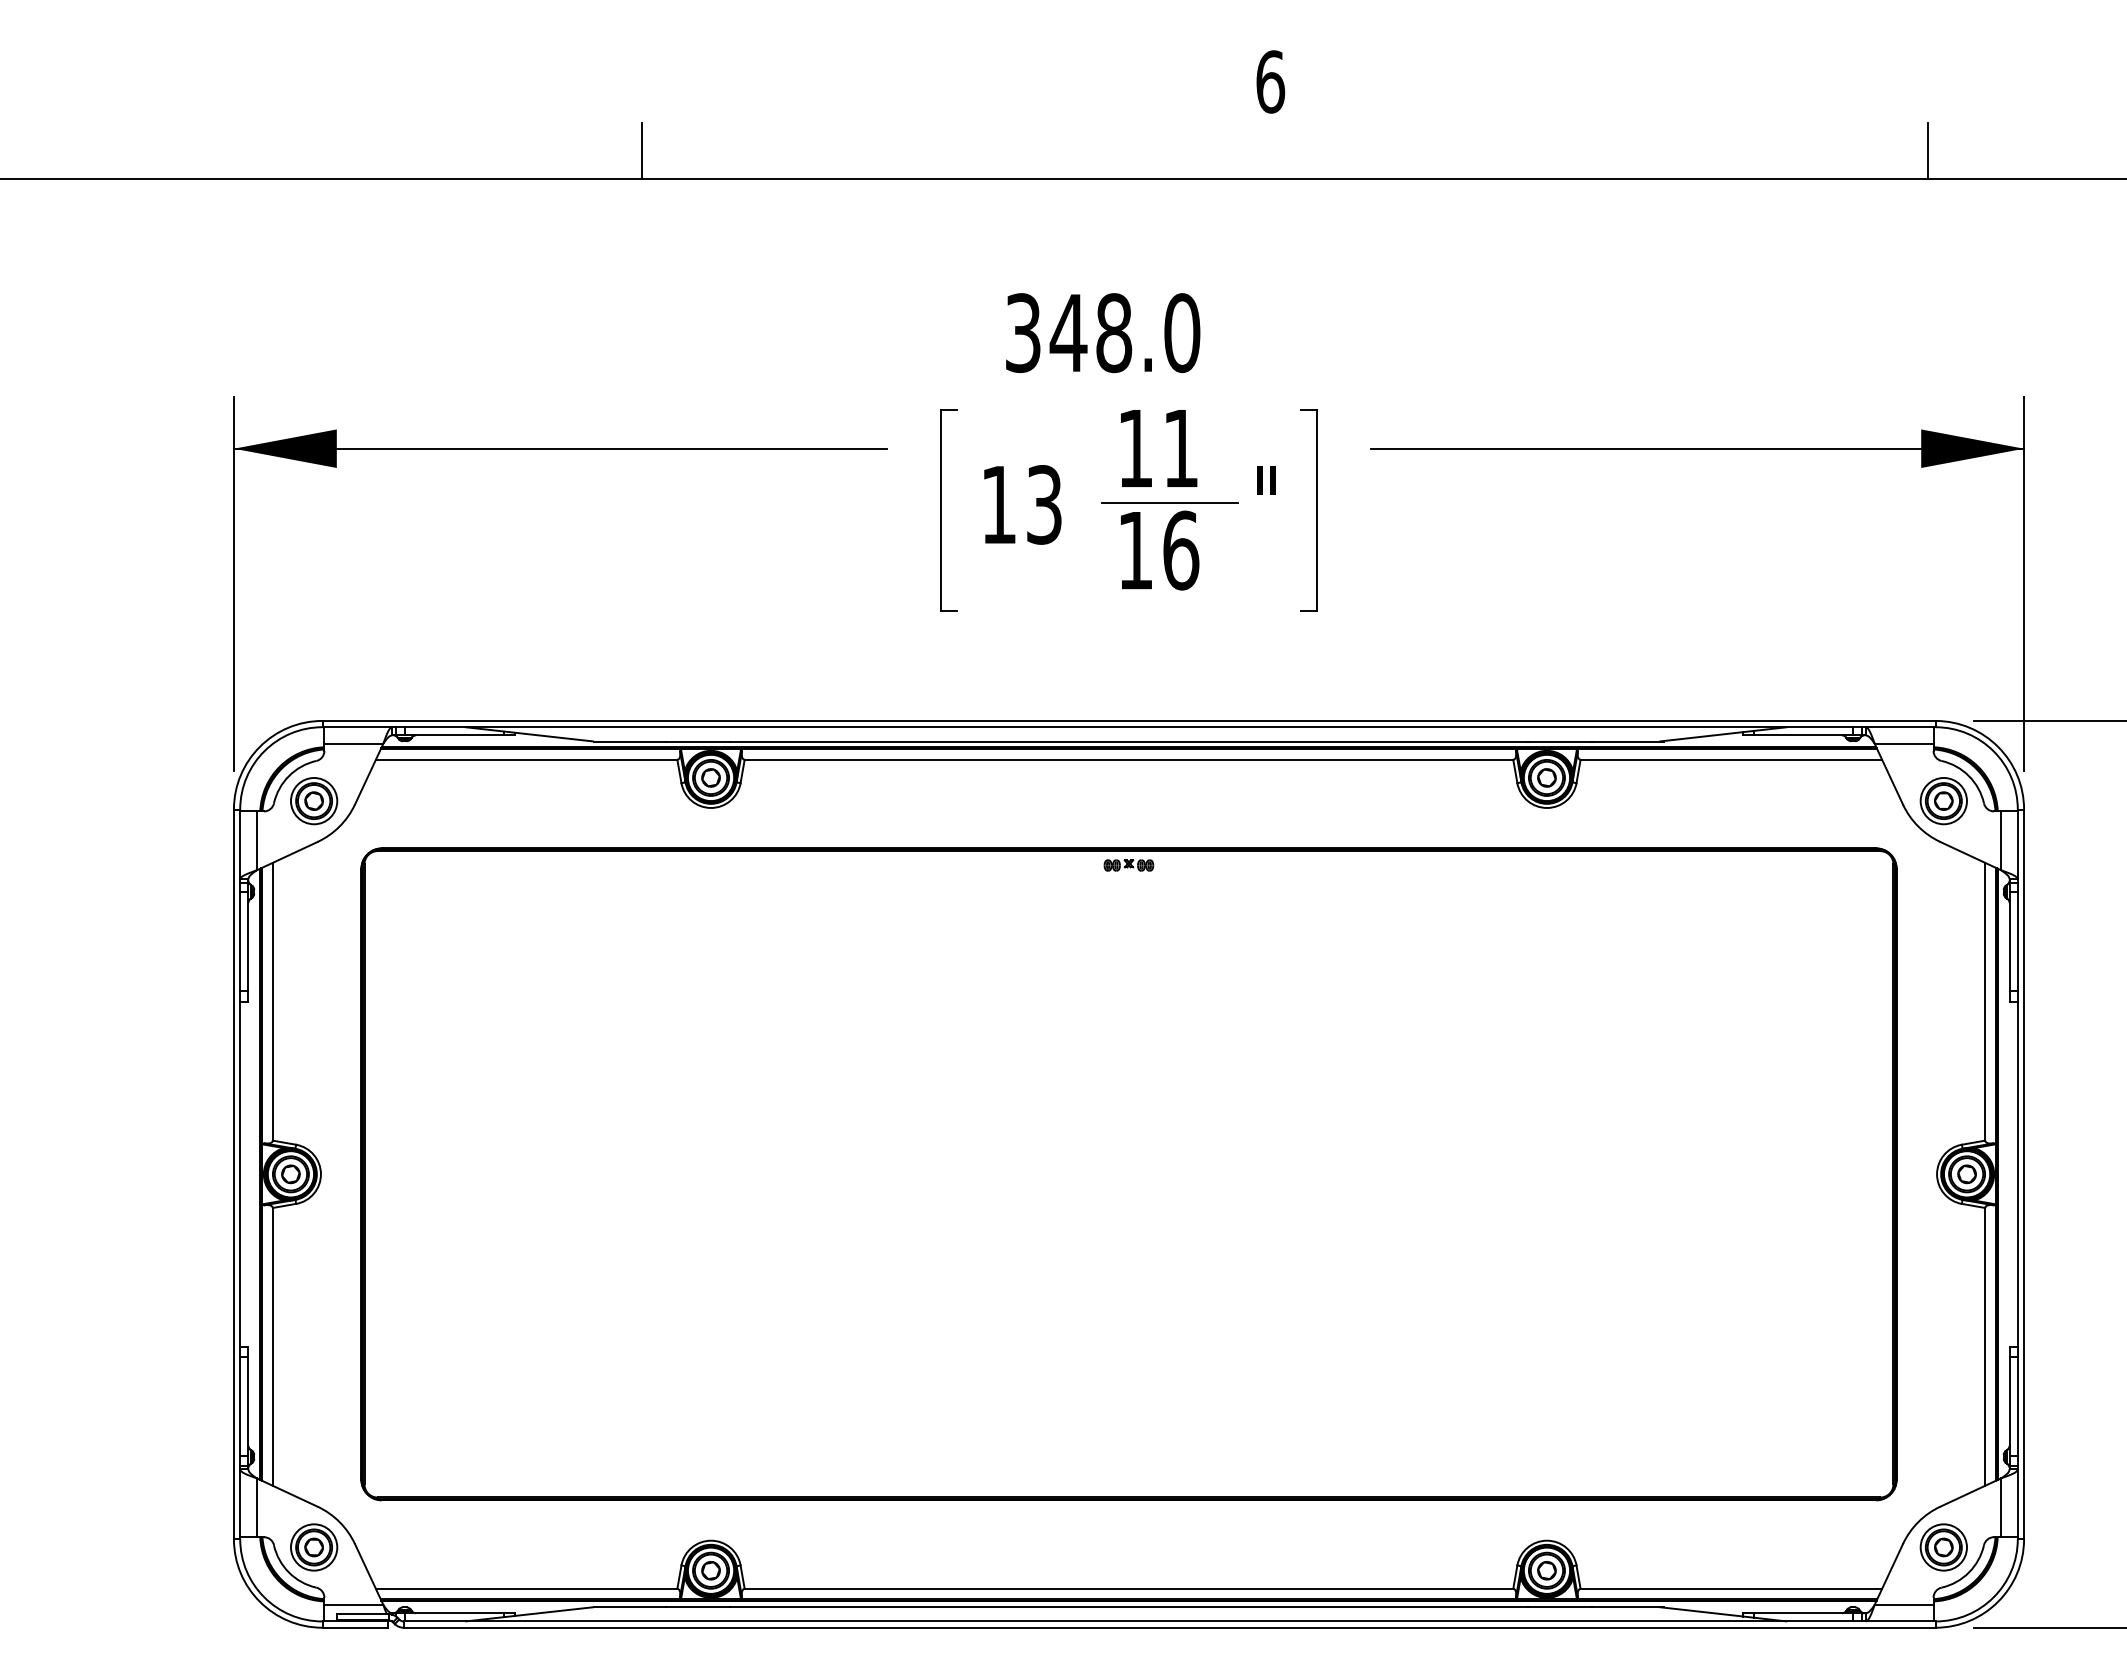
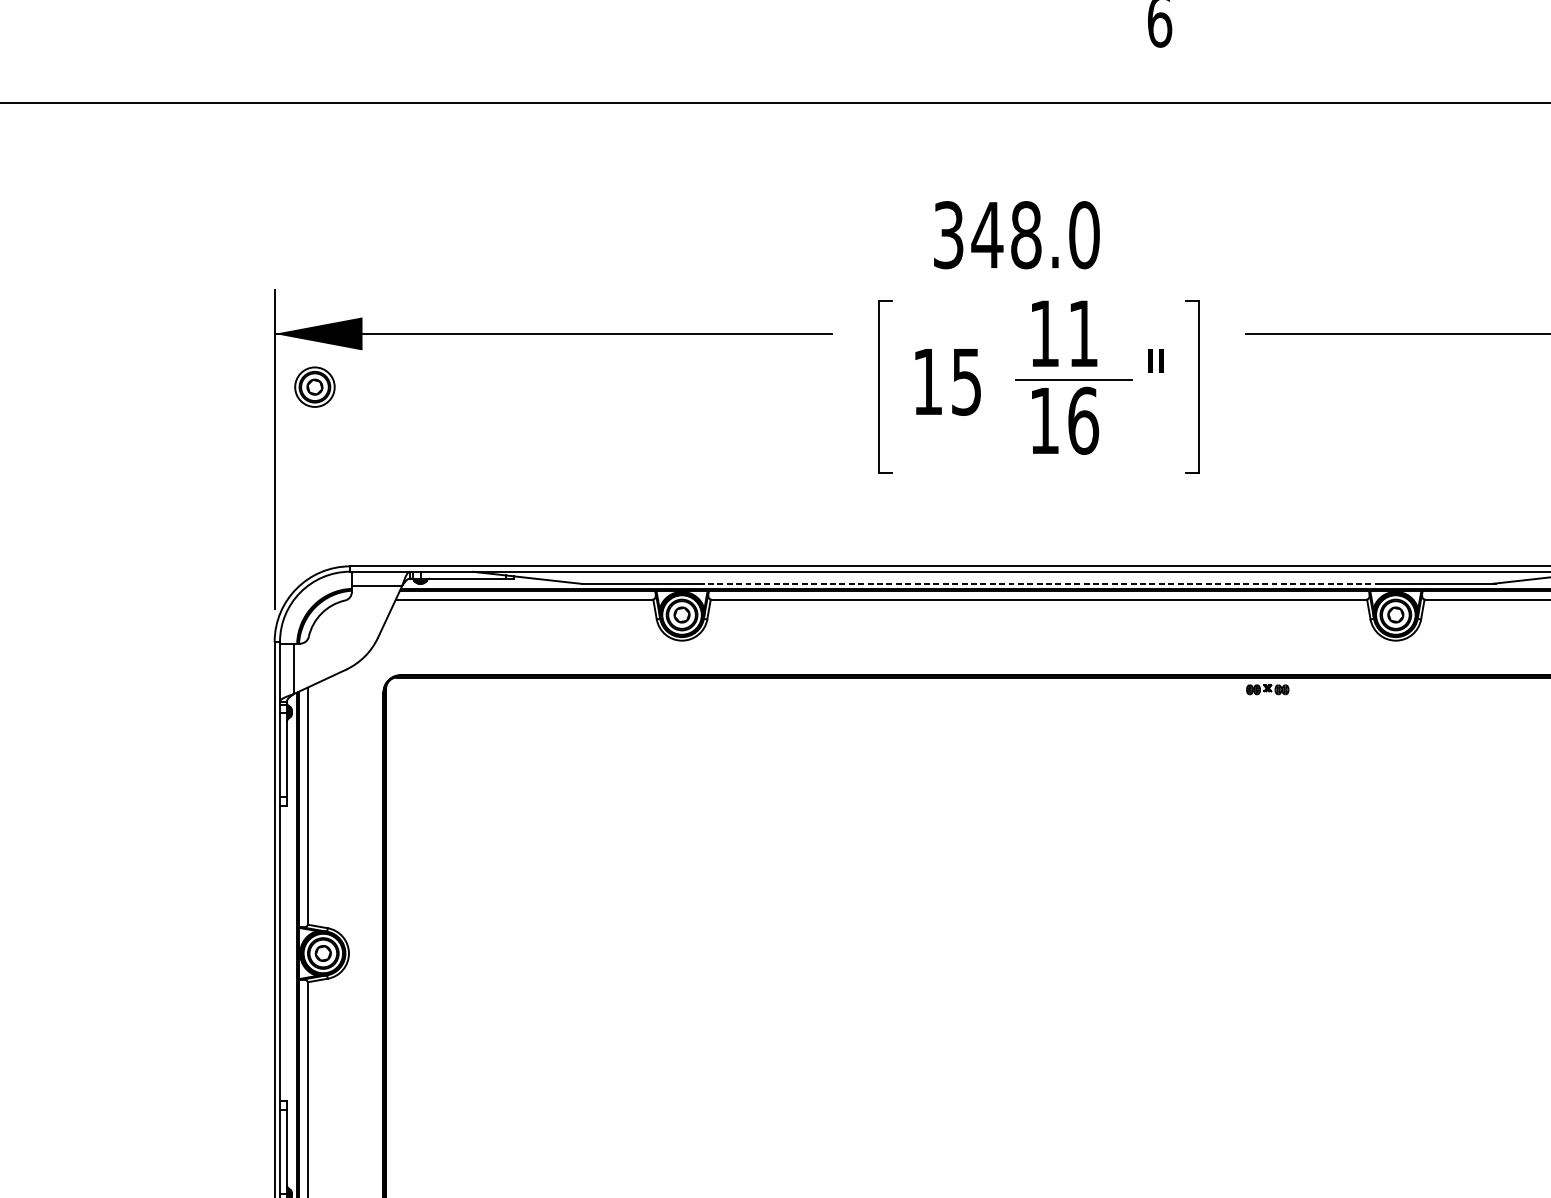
line: (641, 150) -> (622, 79), removed
text: (1044, 504) -> (966, 381), 13 -> 15
line: (1129, 741) -> (1039, 583), solid -> dashed
part: (314, 801) -> (315, 387), moved
part: (1128, 865) -> (1267, 689), moved

